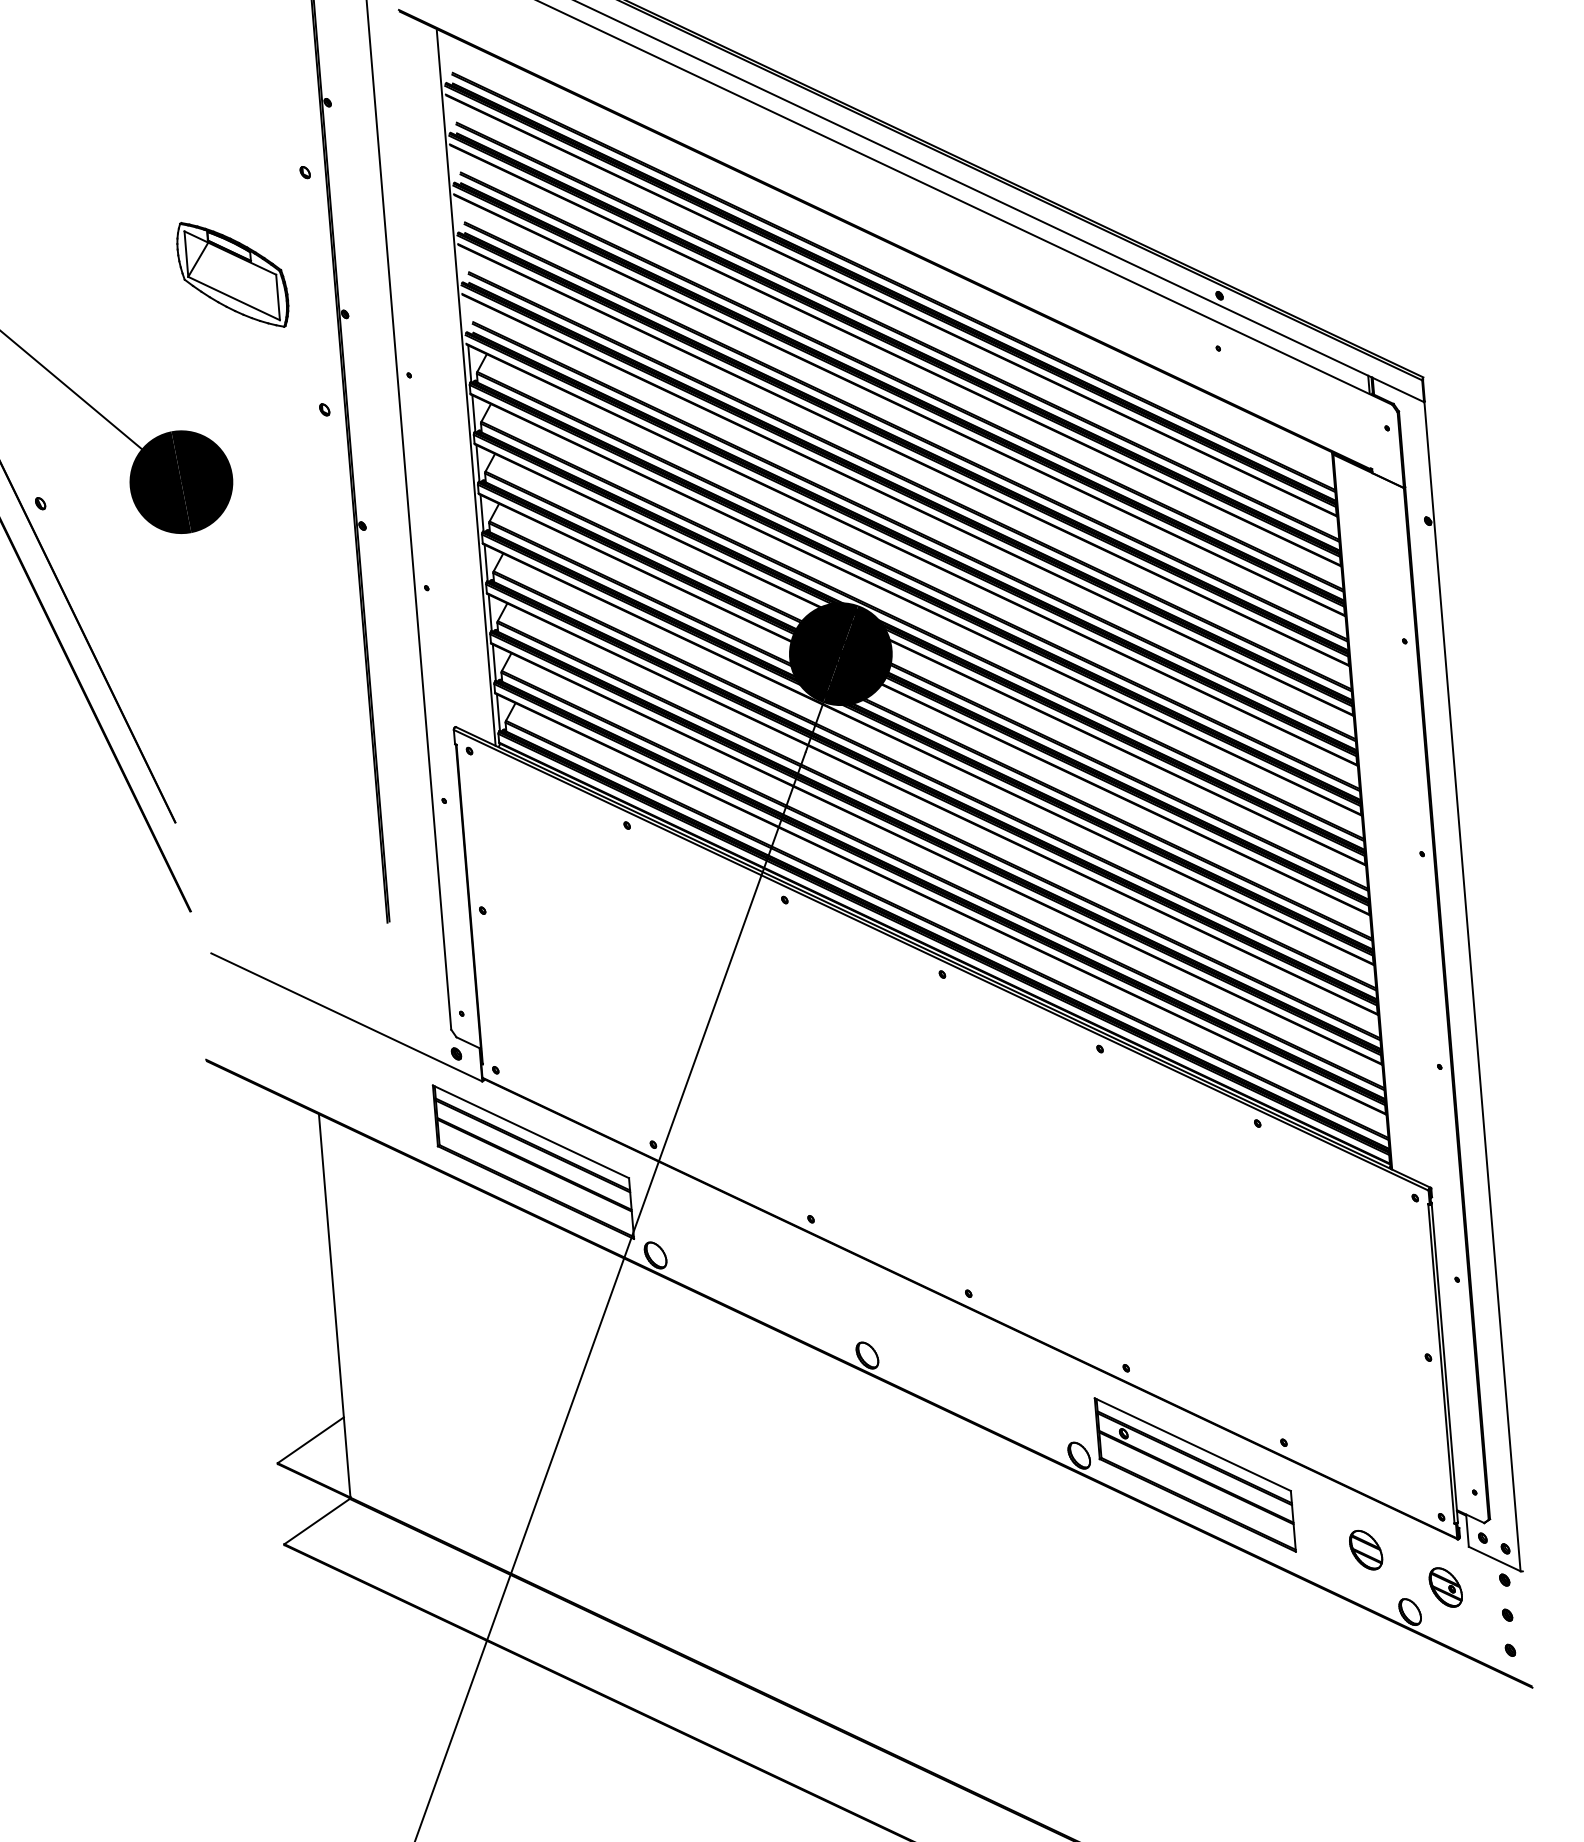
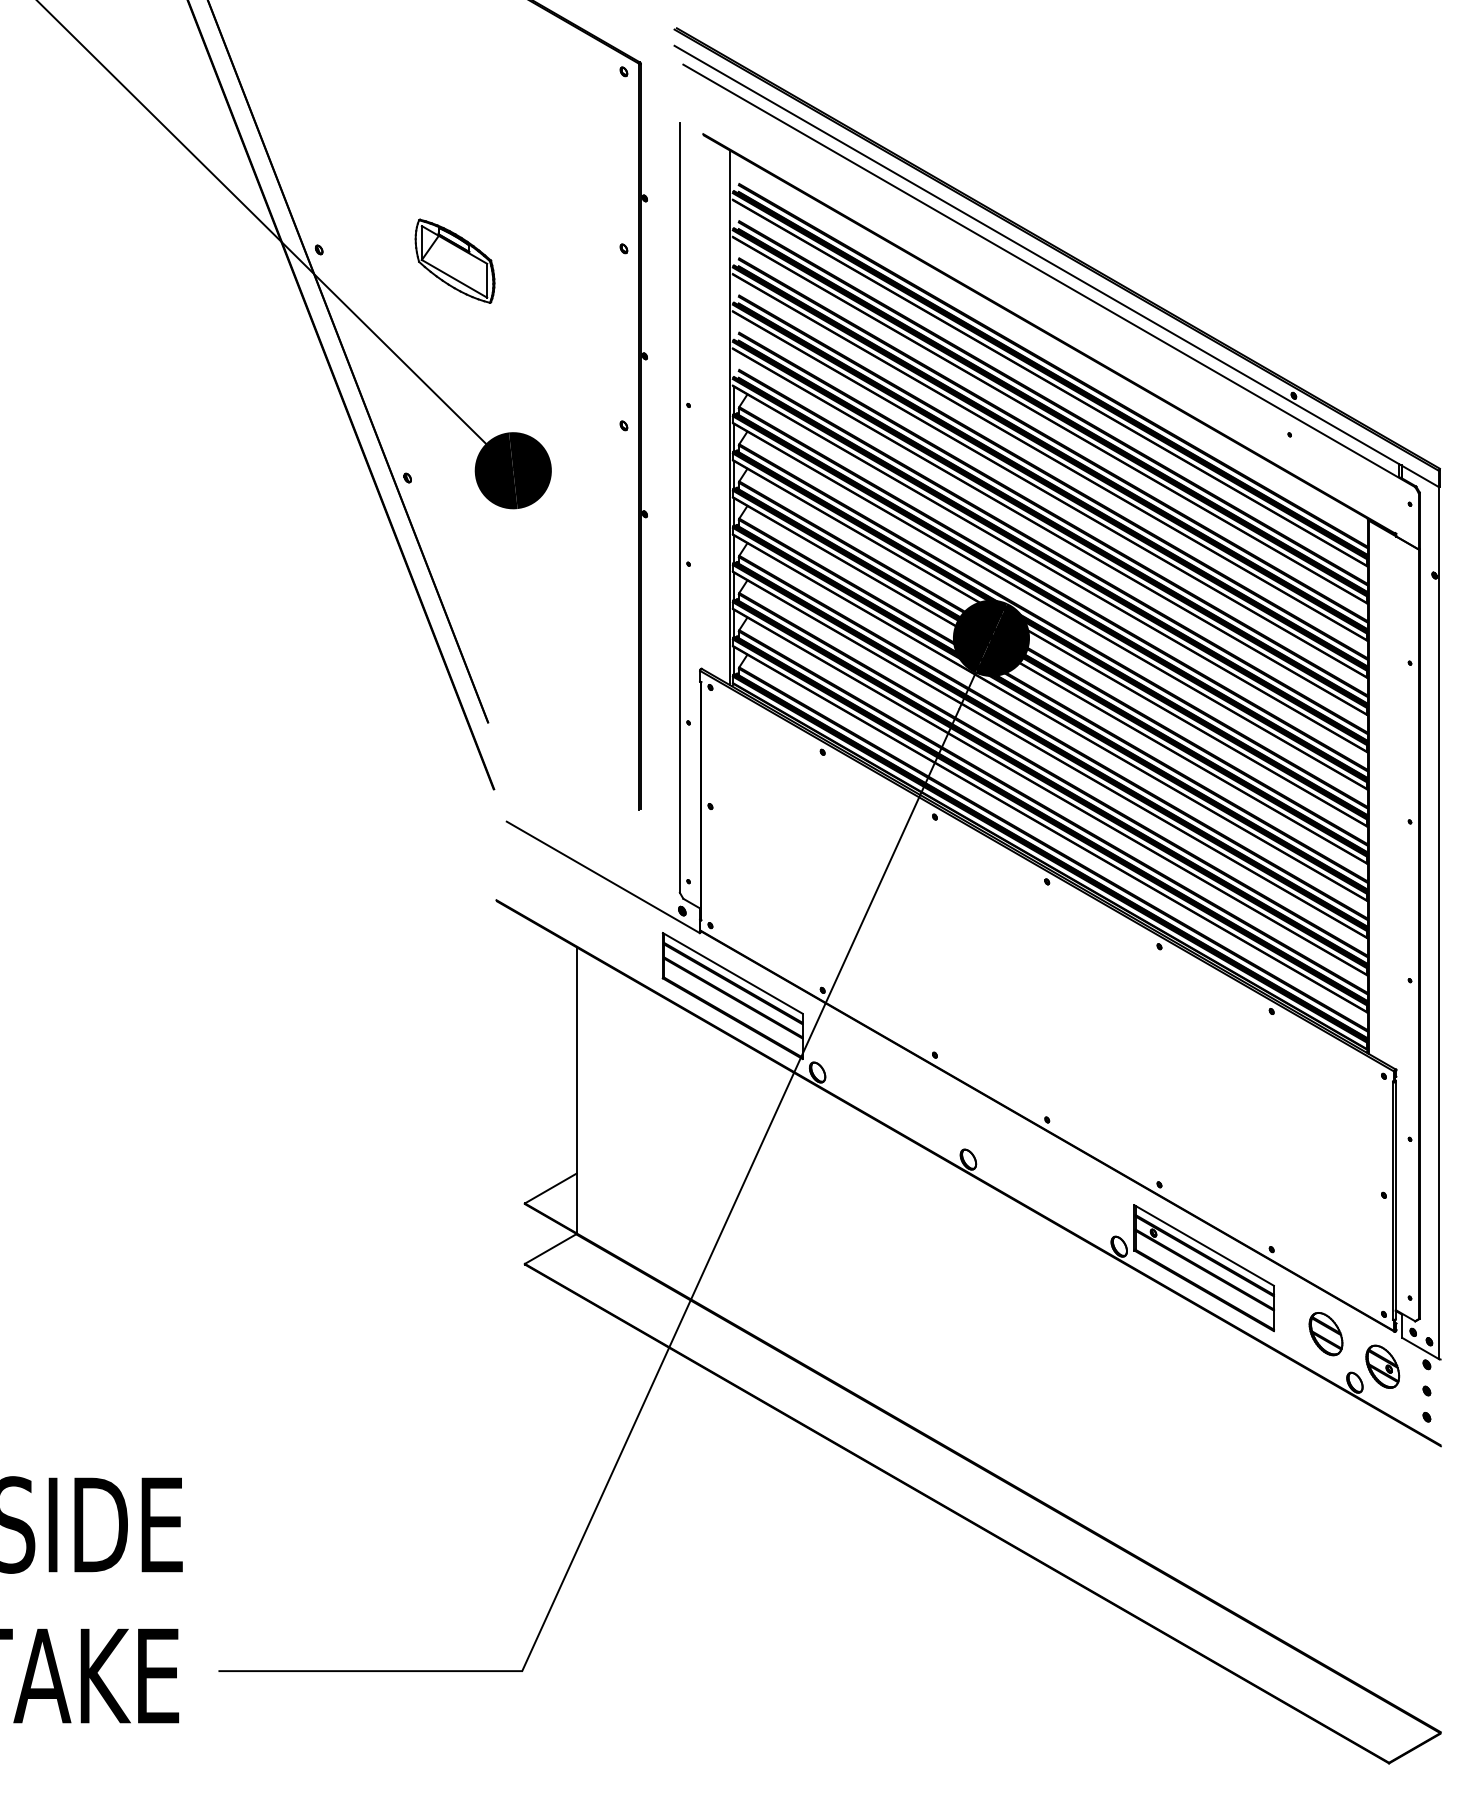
part: (232, 273) -> (454, 260), moved
part: (1365, 1550) -> (1325, 1334), size x1.43
part: (1445, 1587) -> (1382, 1366), size x1.43

